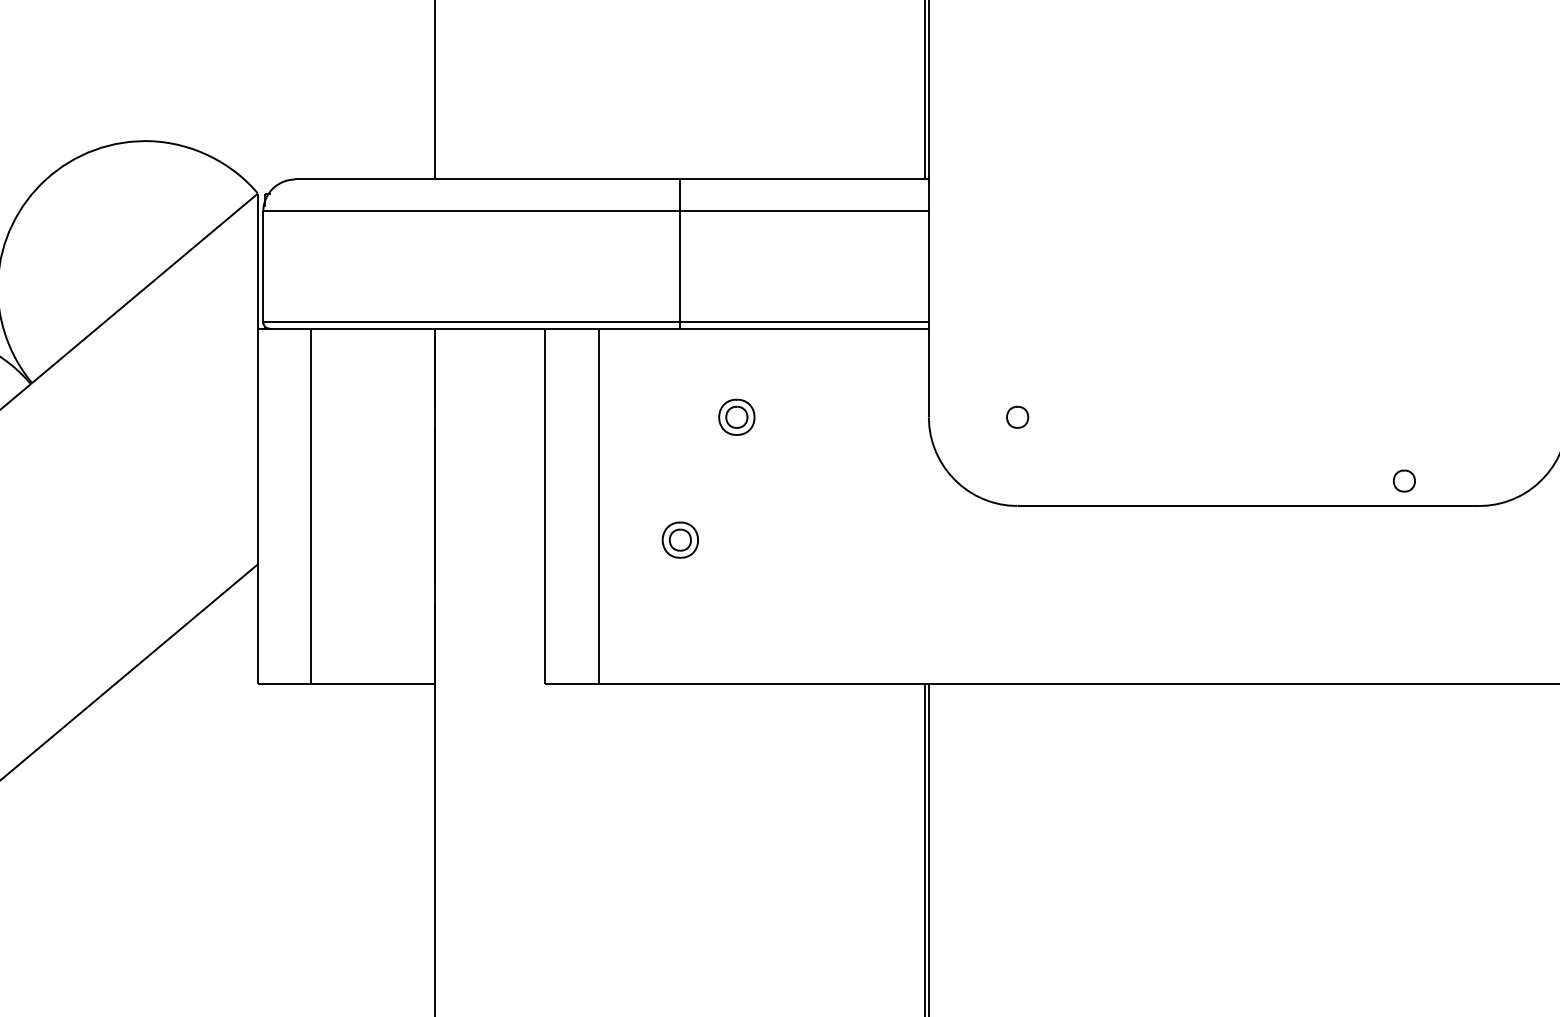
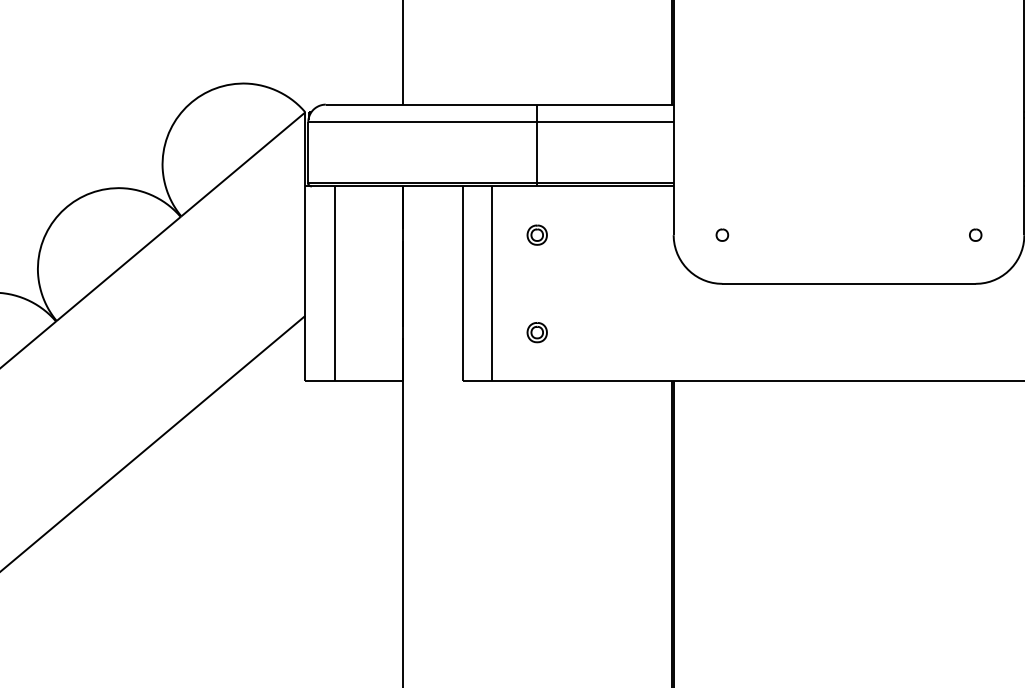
part: (735, 416) -> (536, 234), moved
part: (1404, 479) -> (975, 234), moved
part: (679, 539) -> (536, 332), moved

